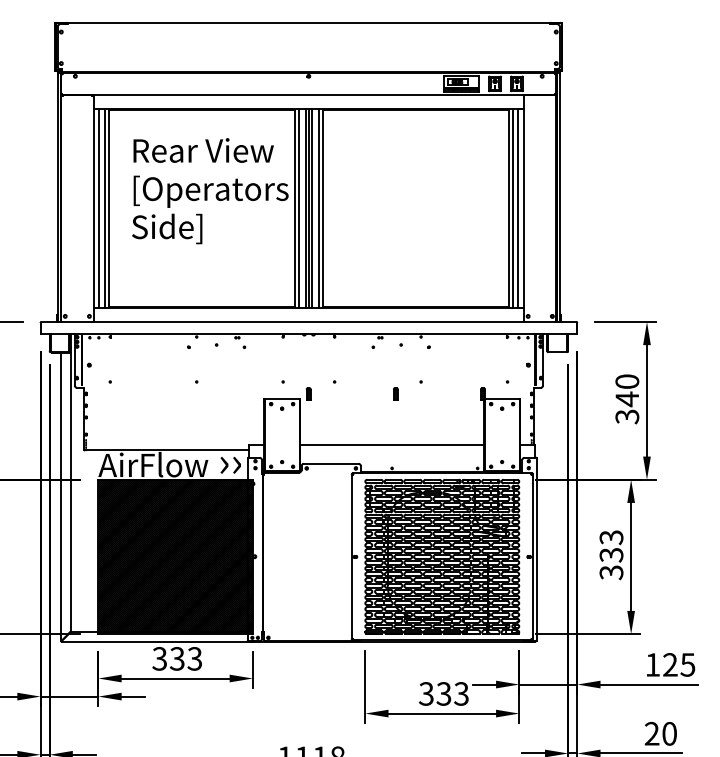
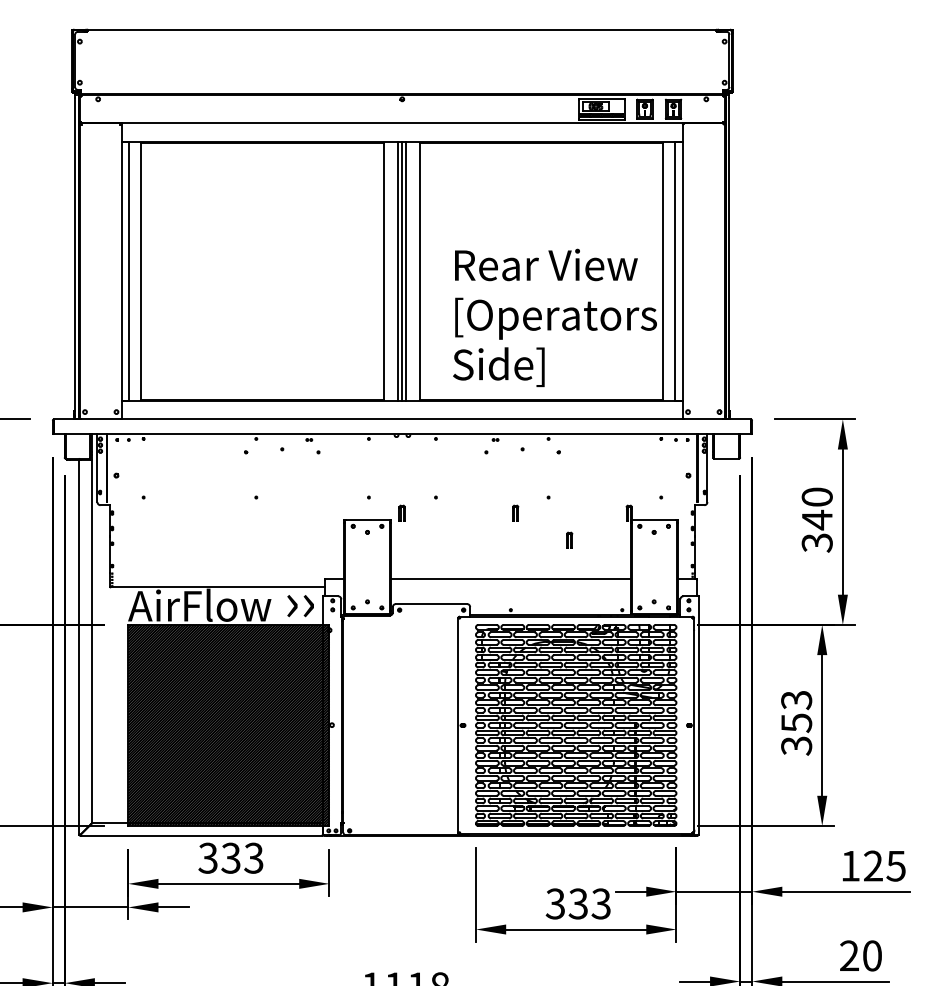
text: (209, 190) -> (554, 317), moved
line: (104, 208) -> (136, 271), removed
line: (298, 208) -> (389, 271), removed
line: (318, 208) -> (415, 271), removed
line: (513, 208) -> (668, 271), removed
part: (437, 414) -> (569, 539), added
text: (611, 554) -> (796, 722), 333 -> 353

